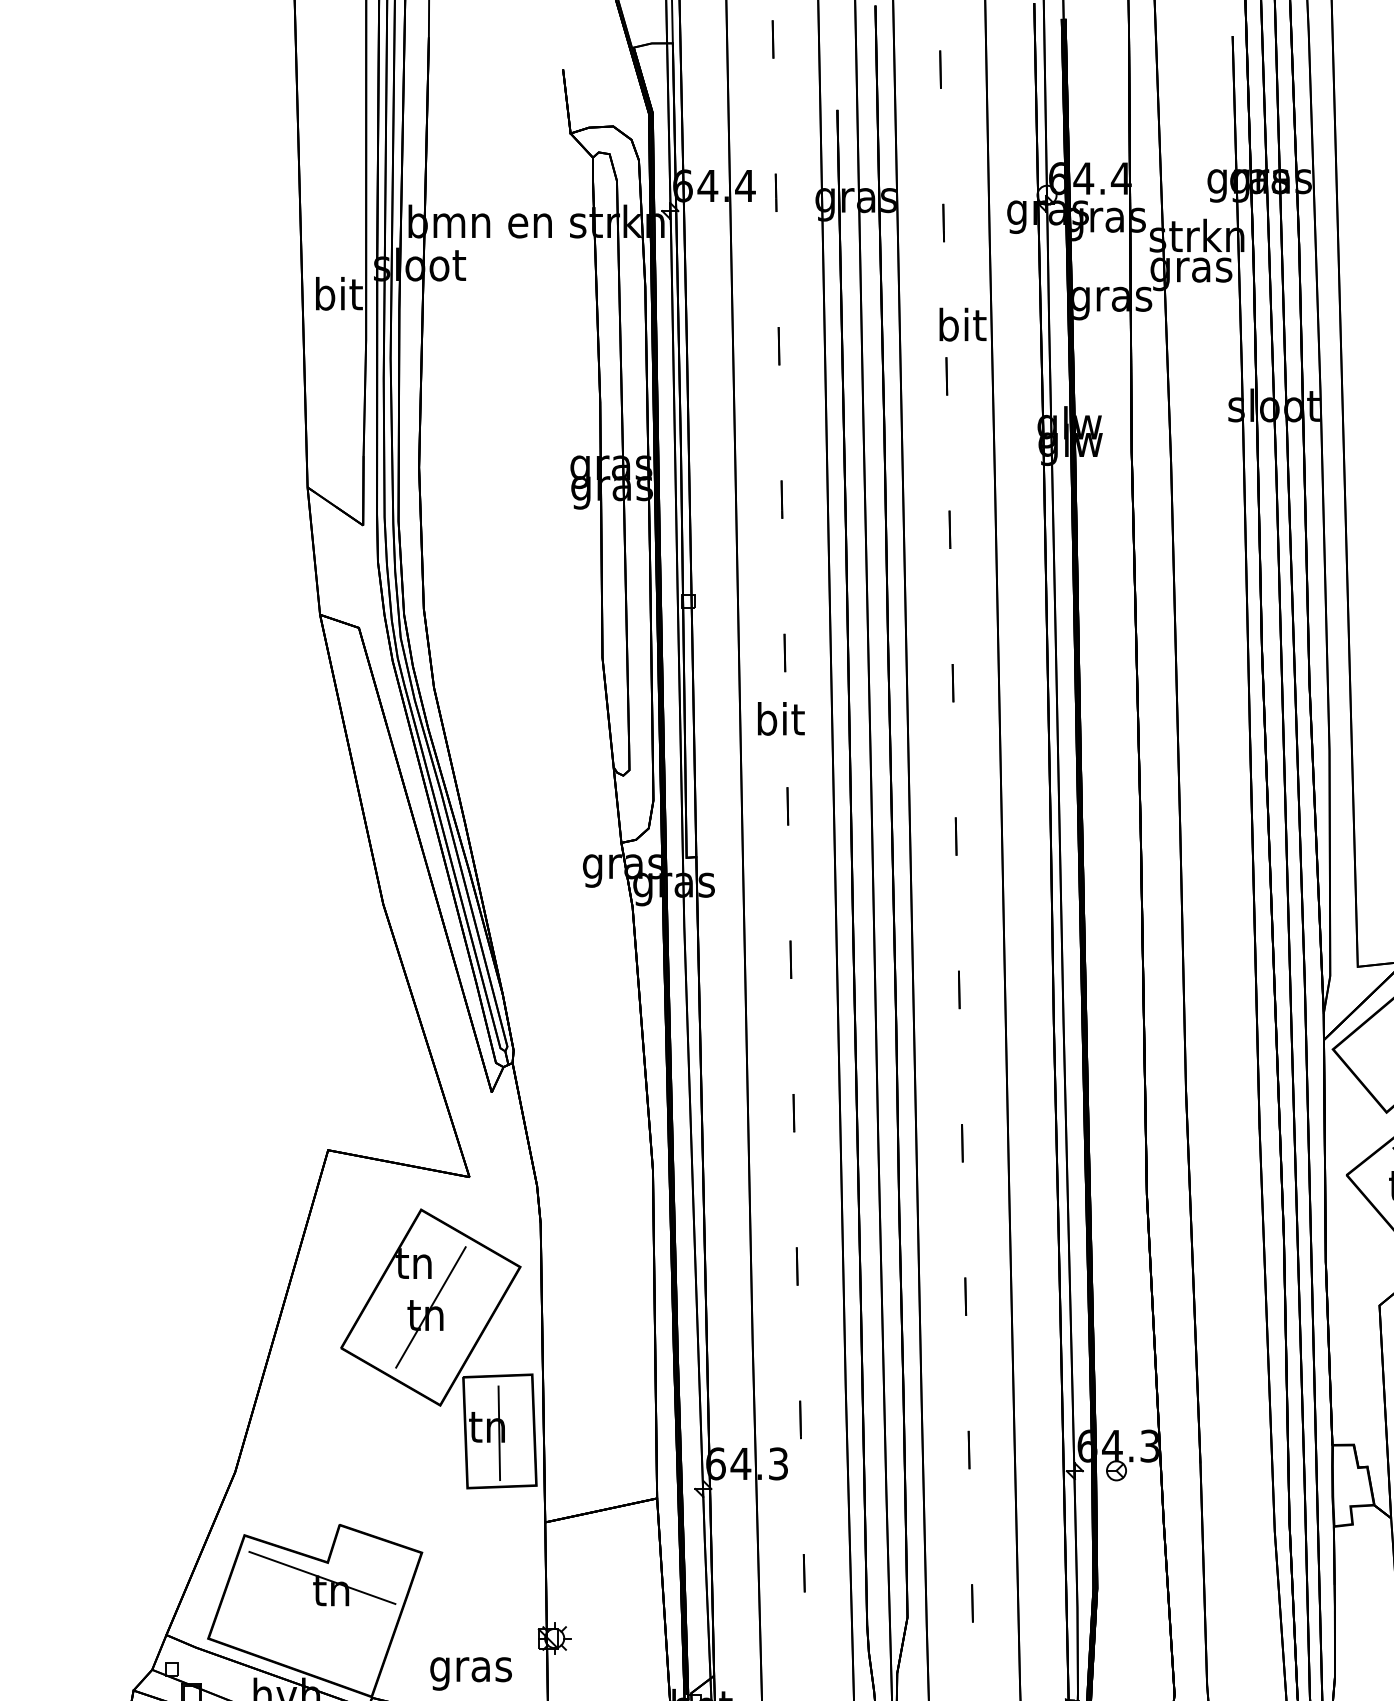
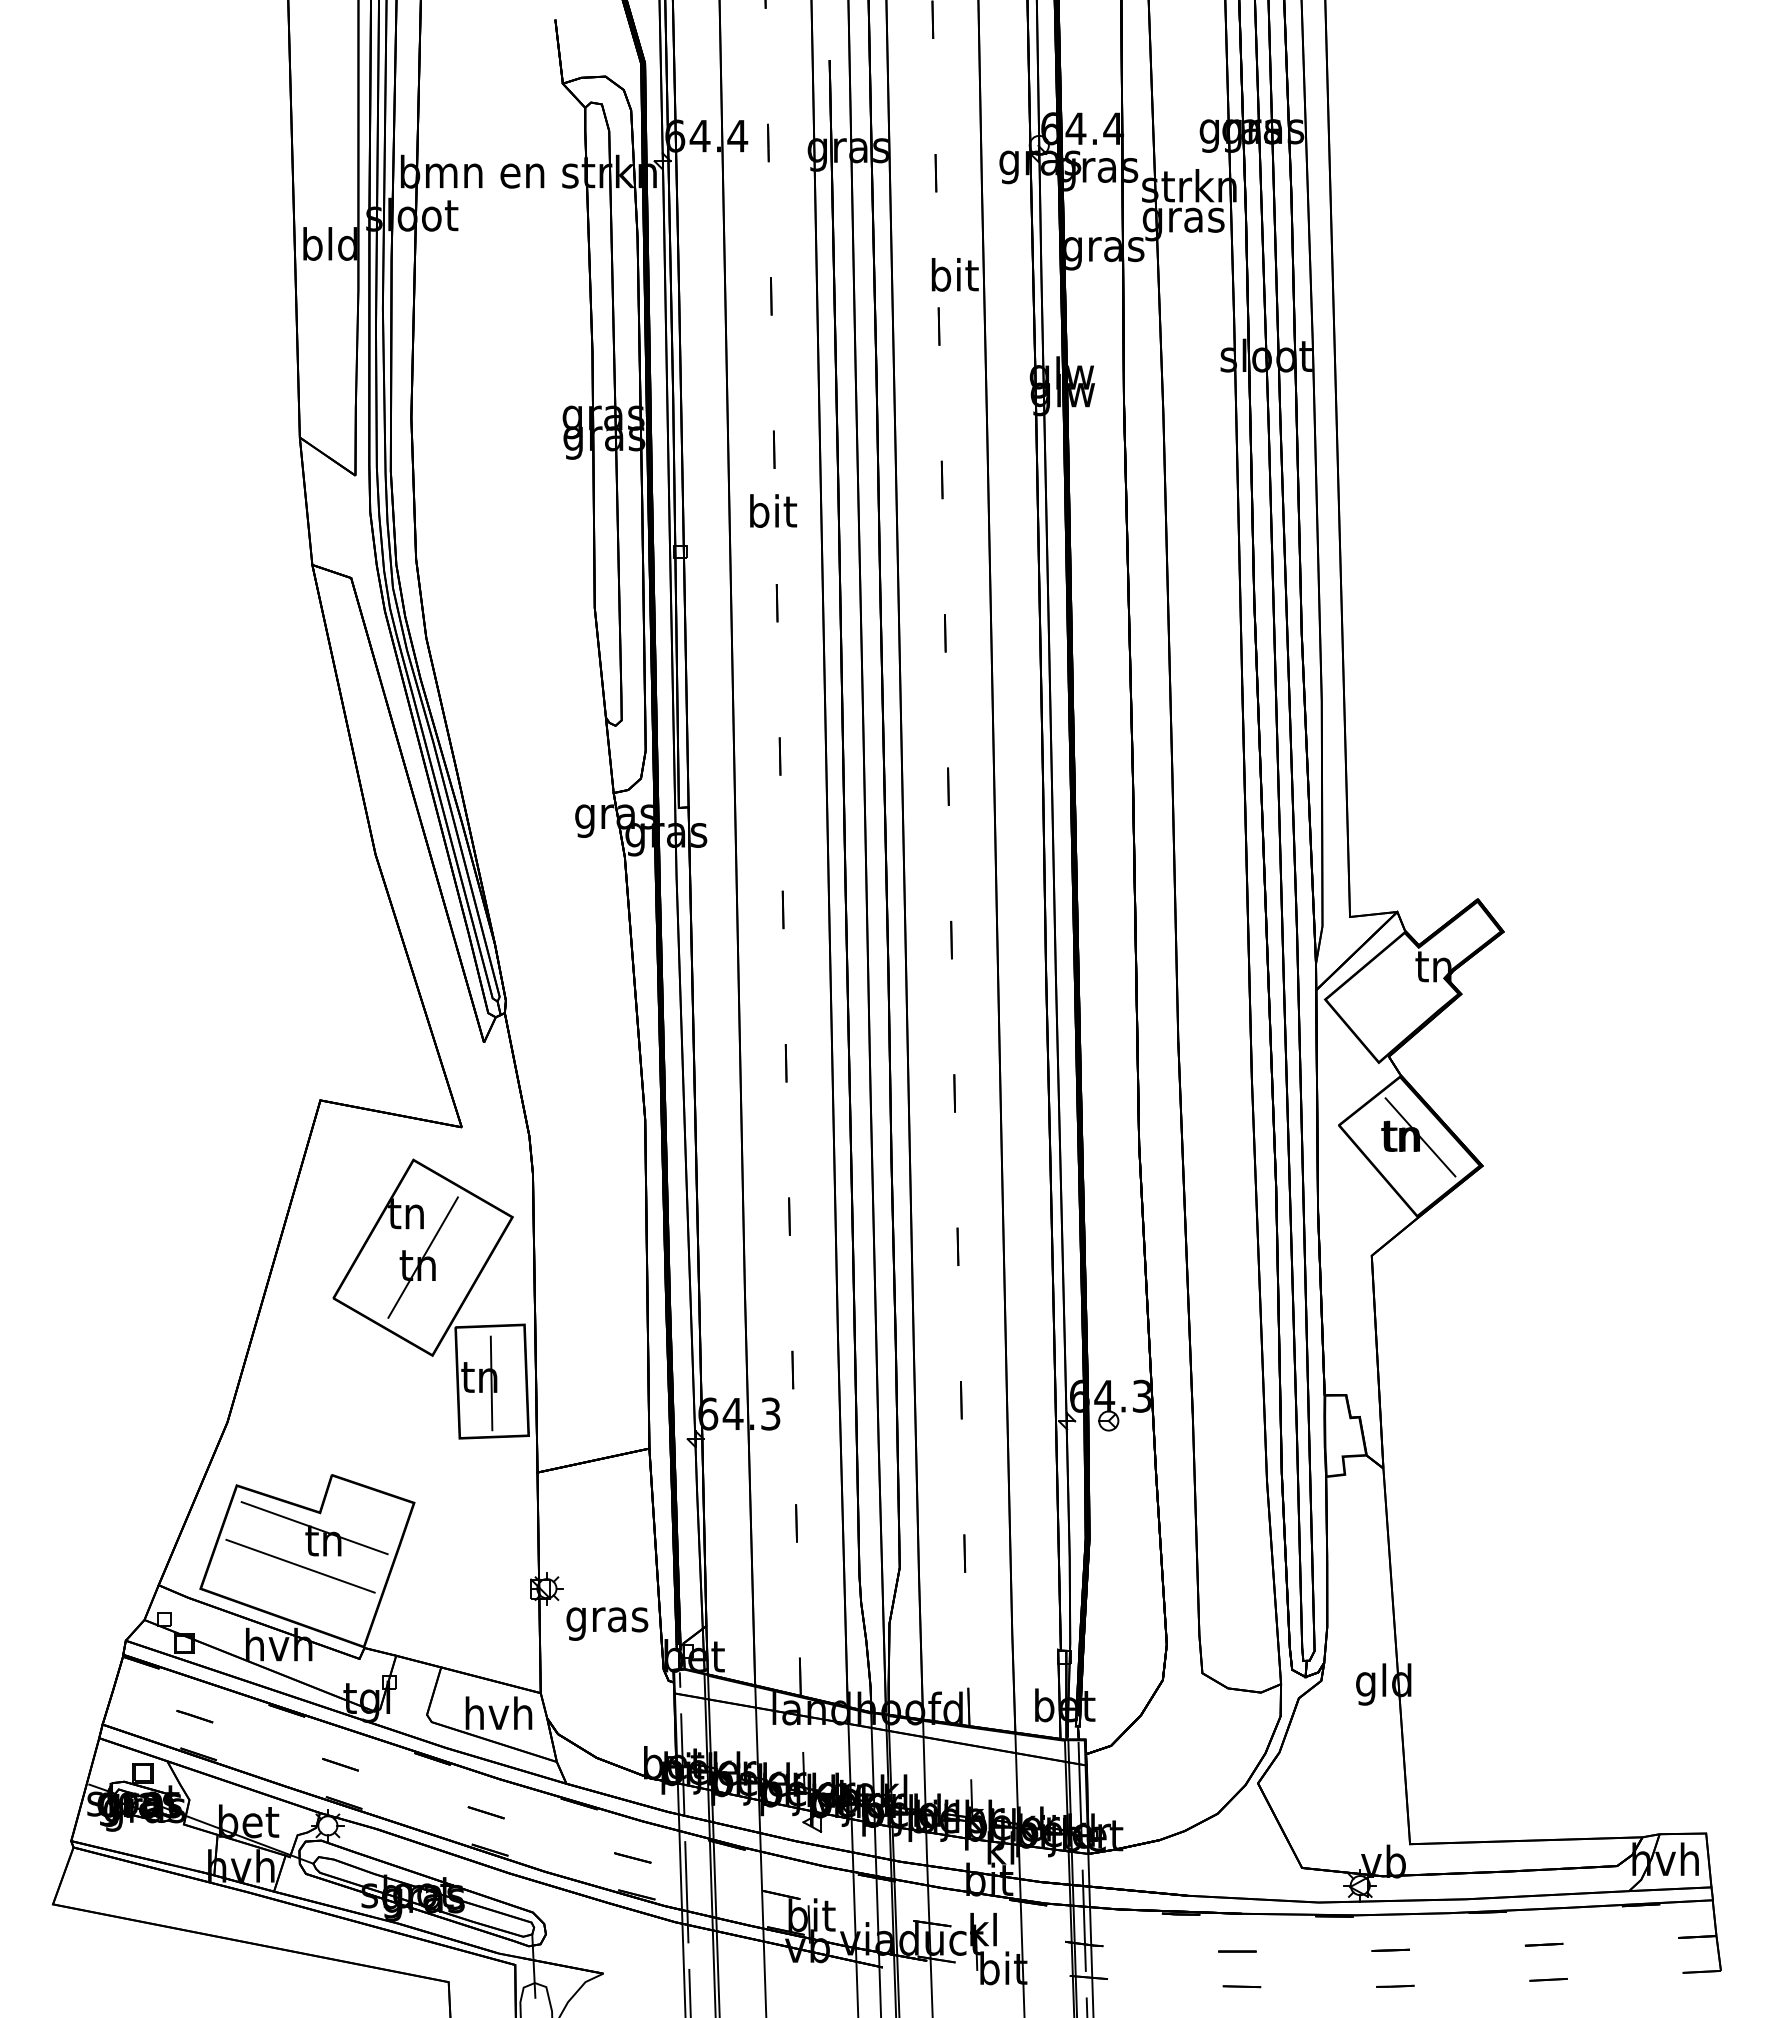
text: (337, 293) -> (329, 243), bit -> bld
text: (781, 718) -> (773, 510), moved
line: (308, 1615) -> (300, 1565), added
text: (471, 1673) -> (607, 1623), moved

